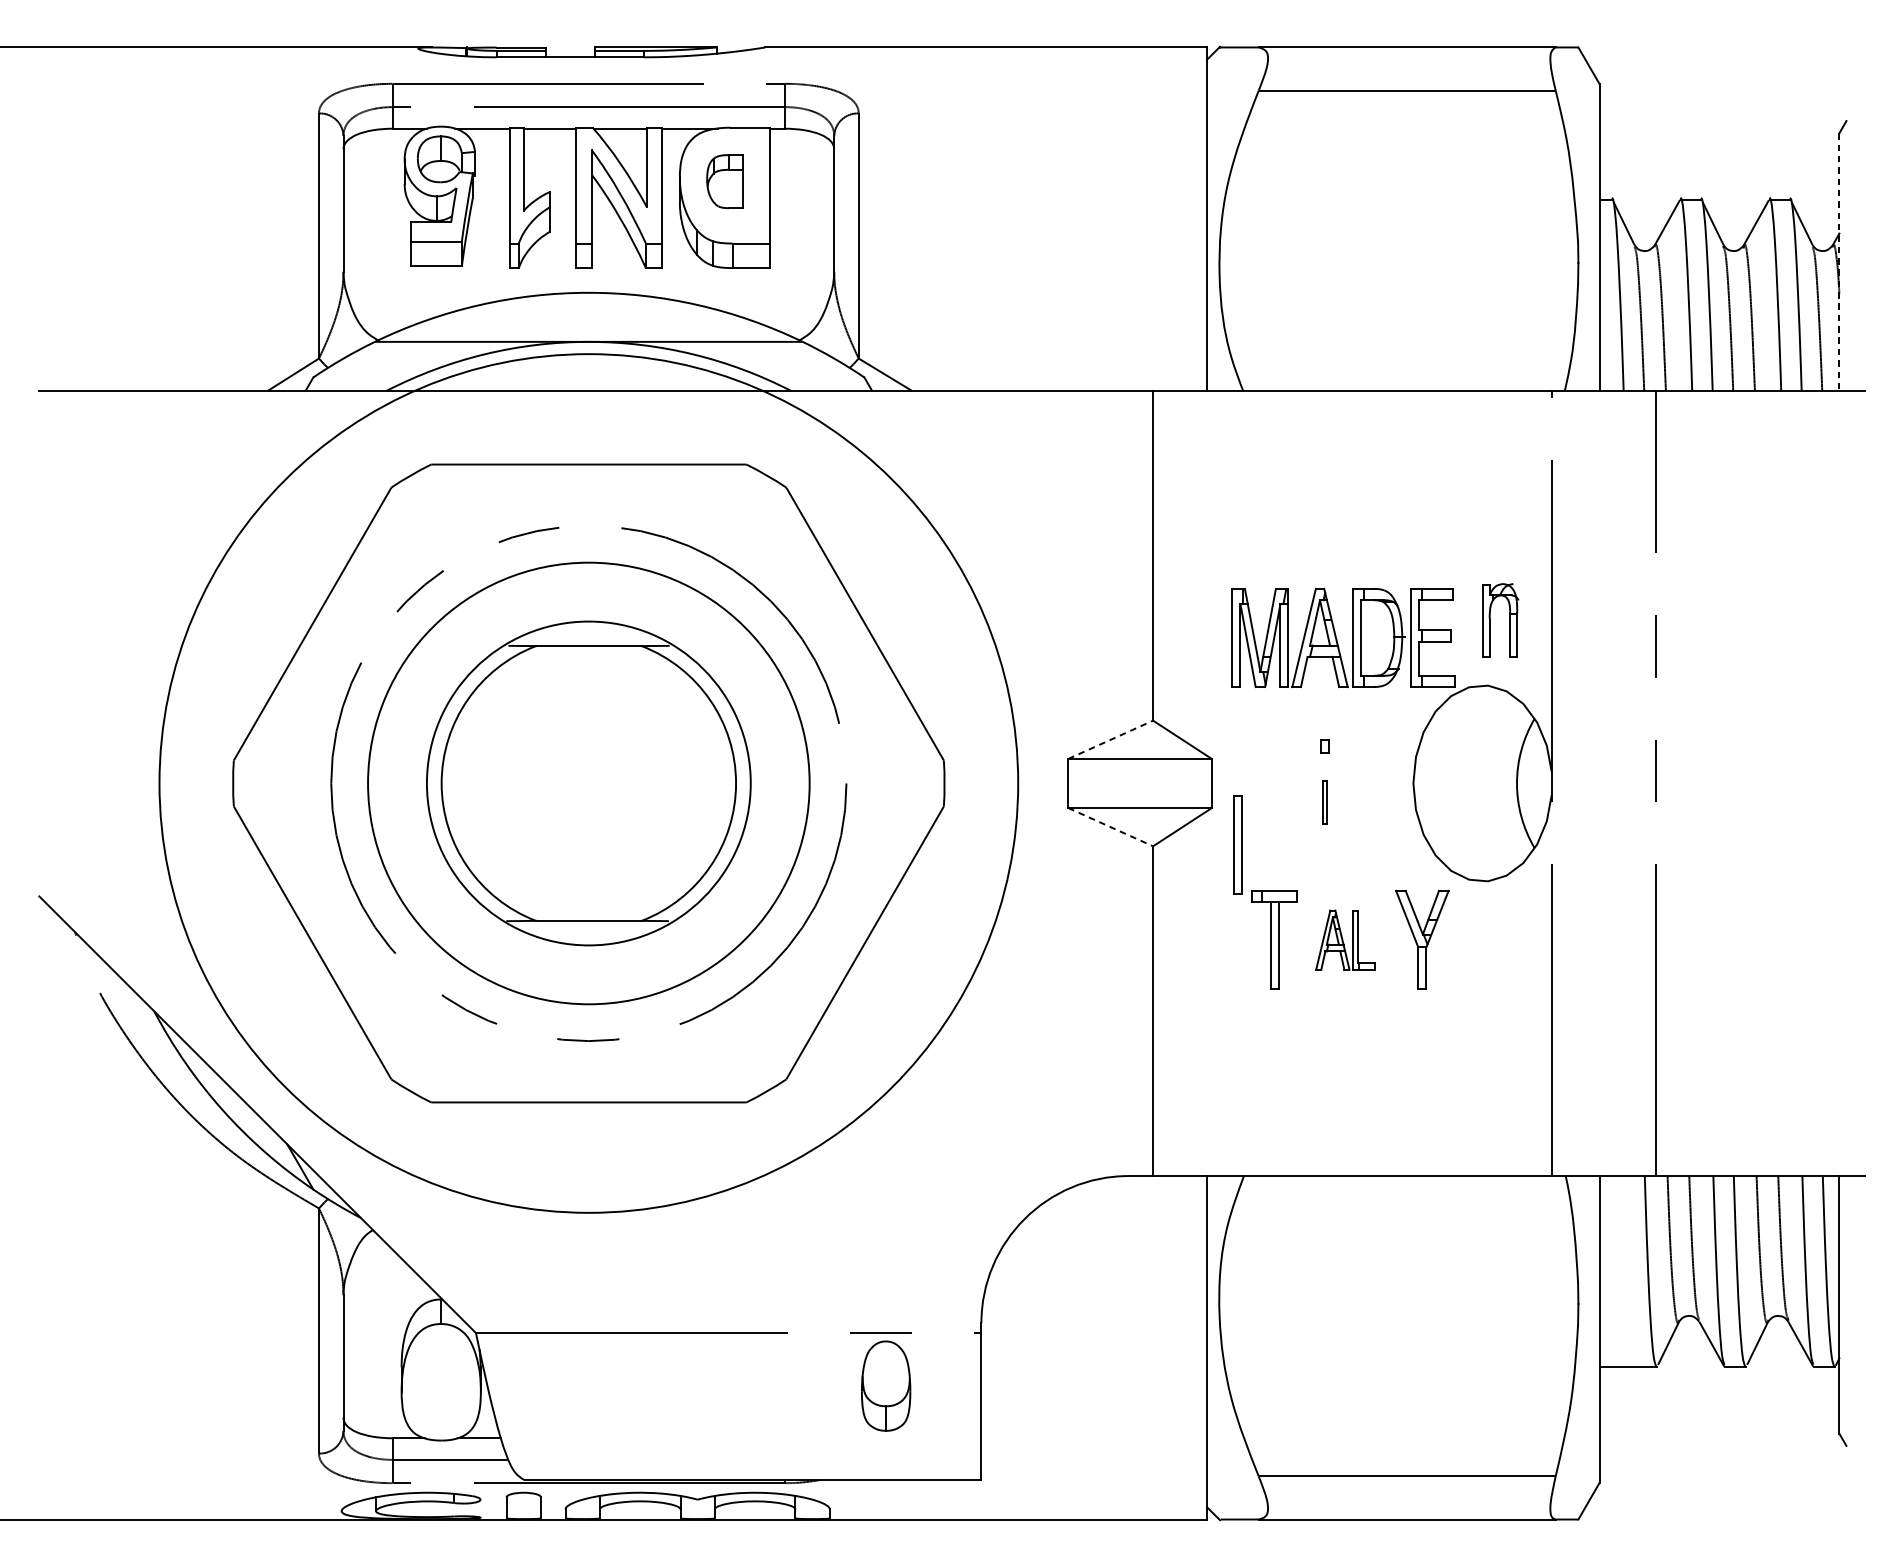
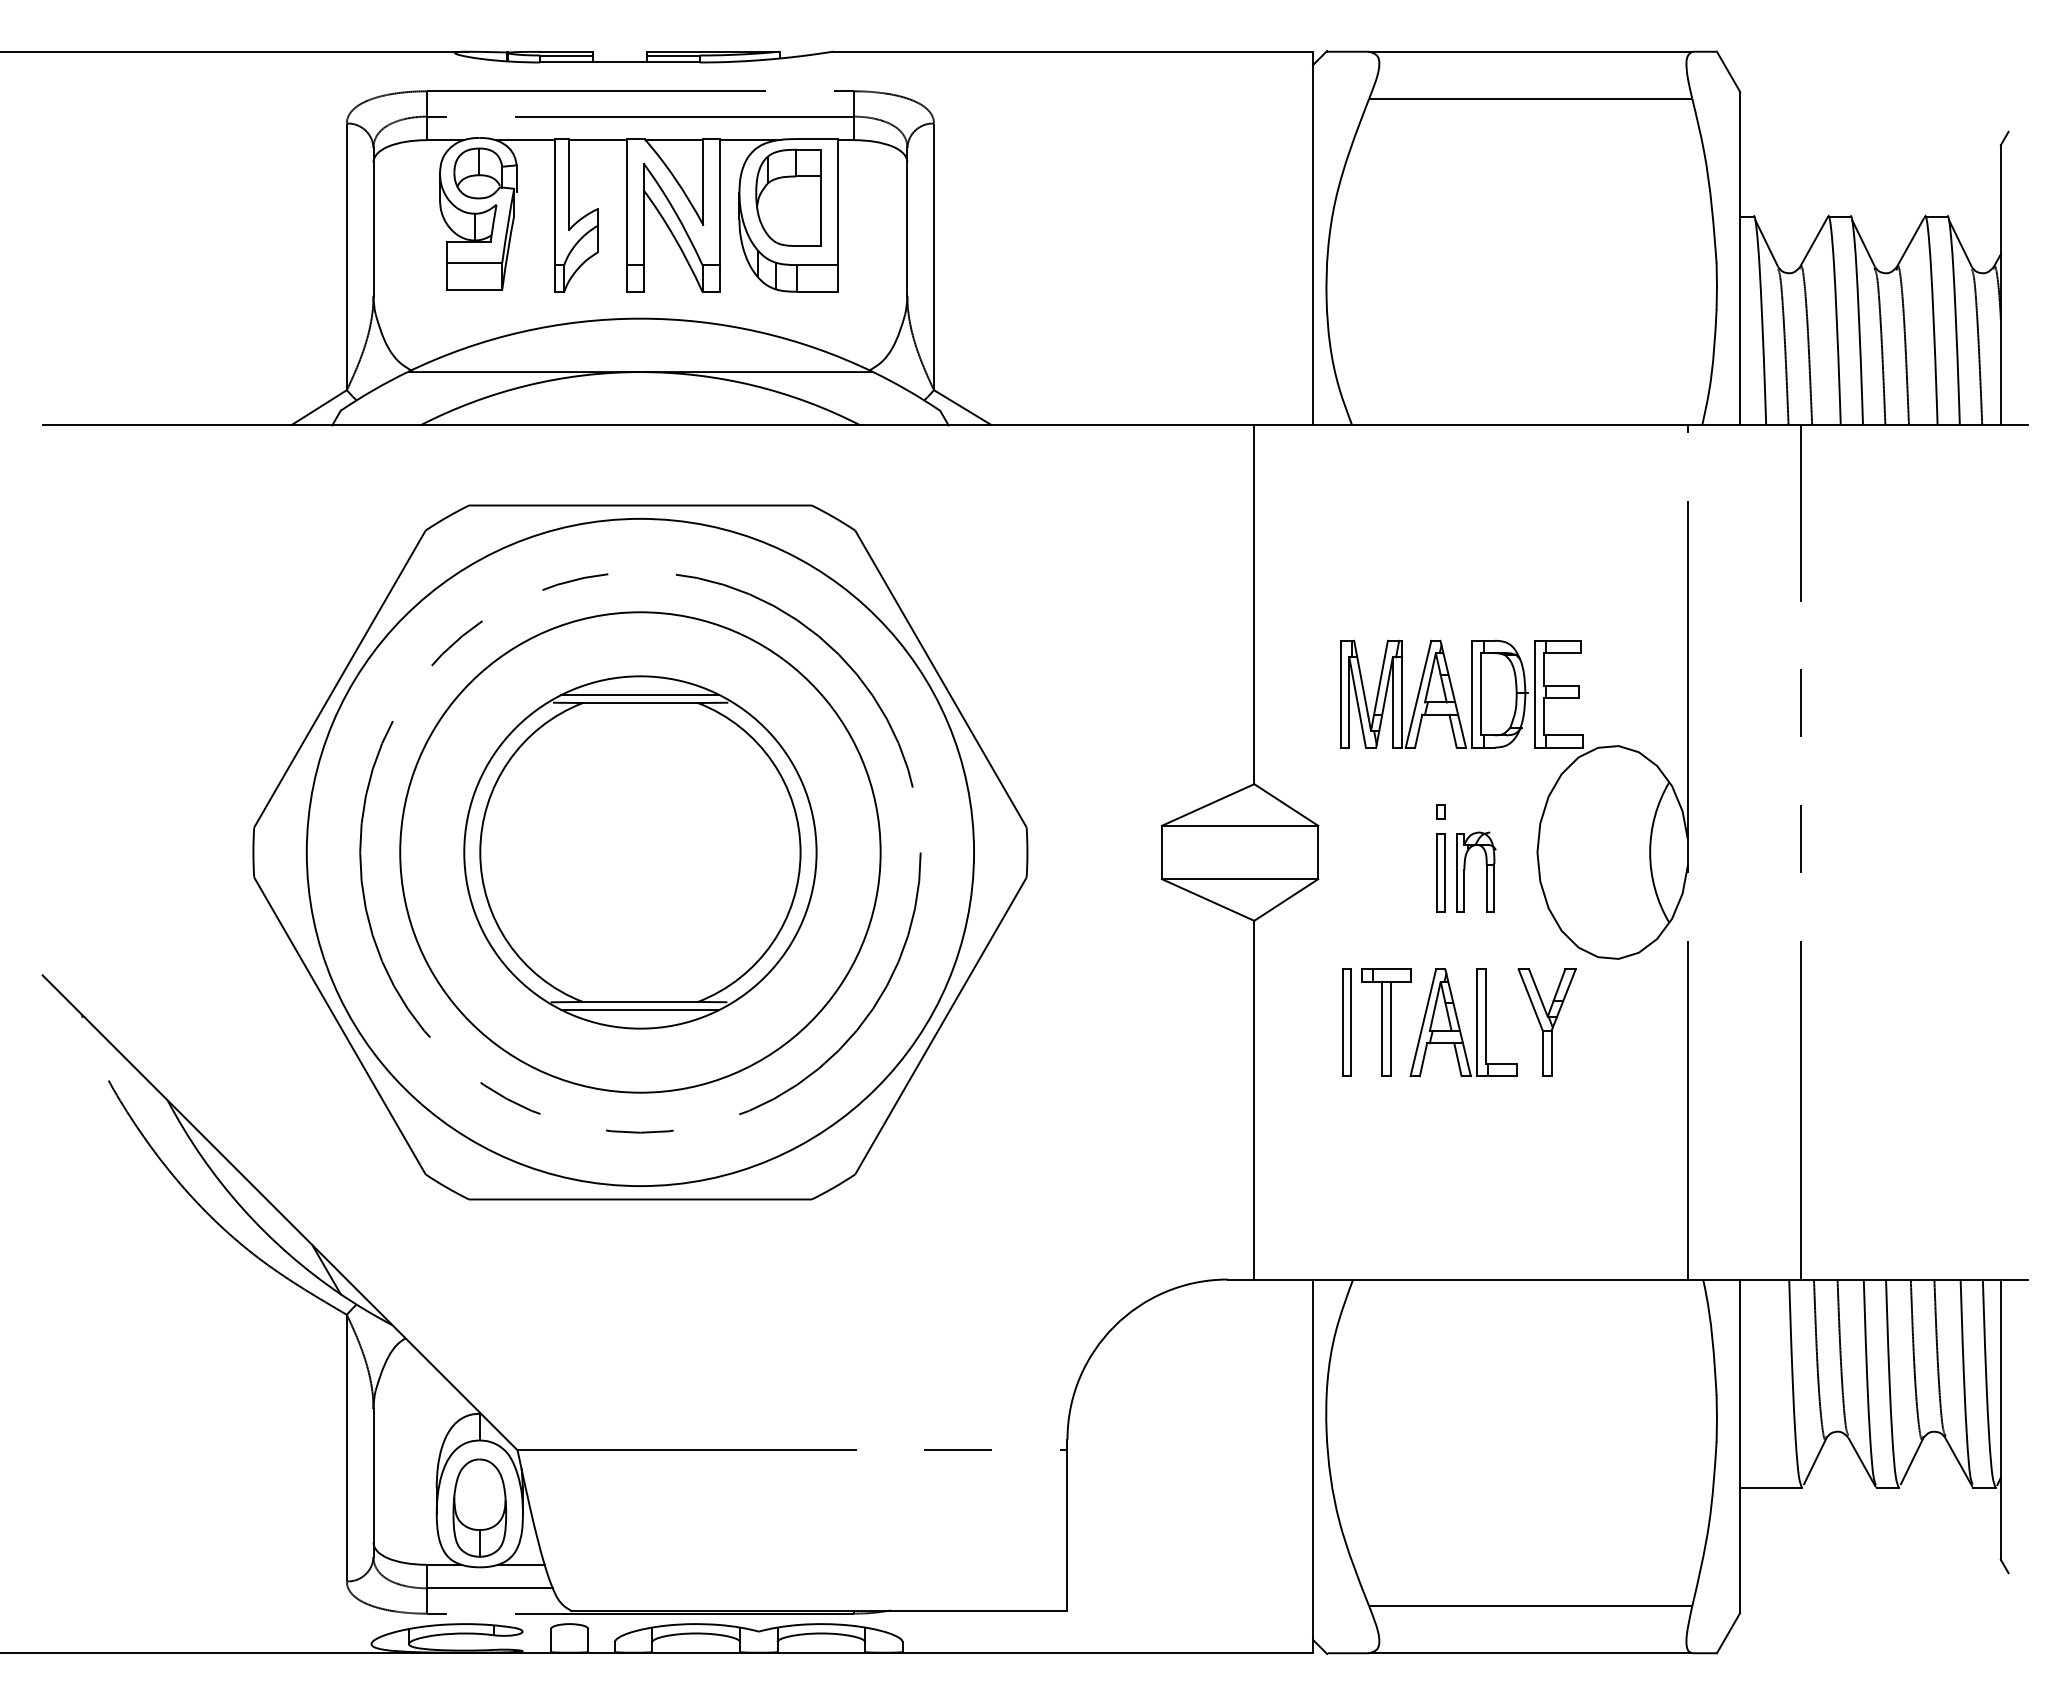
part: (724, 181) -> (788, 197), size x1.67
line: (1839, 262) -> (2000, 285), dashed -> solid
part: (1509, 619) -> (1486, 871), moved
line: (588, 639) -> (640, 695), added
line: (1111, 739) -> (1208, 804), dashed -> solid
circle: (588, 783) -> (640, 852), size x0.71
part: (1324, 801) -> (1440, 872), size x1.67
line: (1111, 827) -> (1208, 900), dashed -> solid
part: (1237, 845) -> (1346, 1022), moved
line: (588, 927) -> (640, 1009), added
part: (1345, 939) -> (1463, 1022), size x1.67
part: (885, 1385) -> (479, 1507), moved

